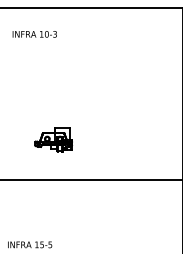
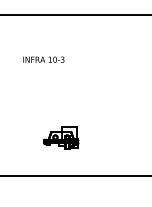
text: (34, 34) -> (43, 59), moved

